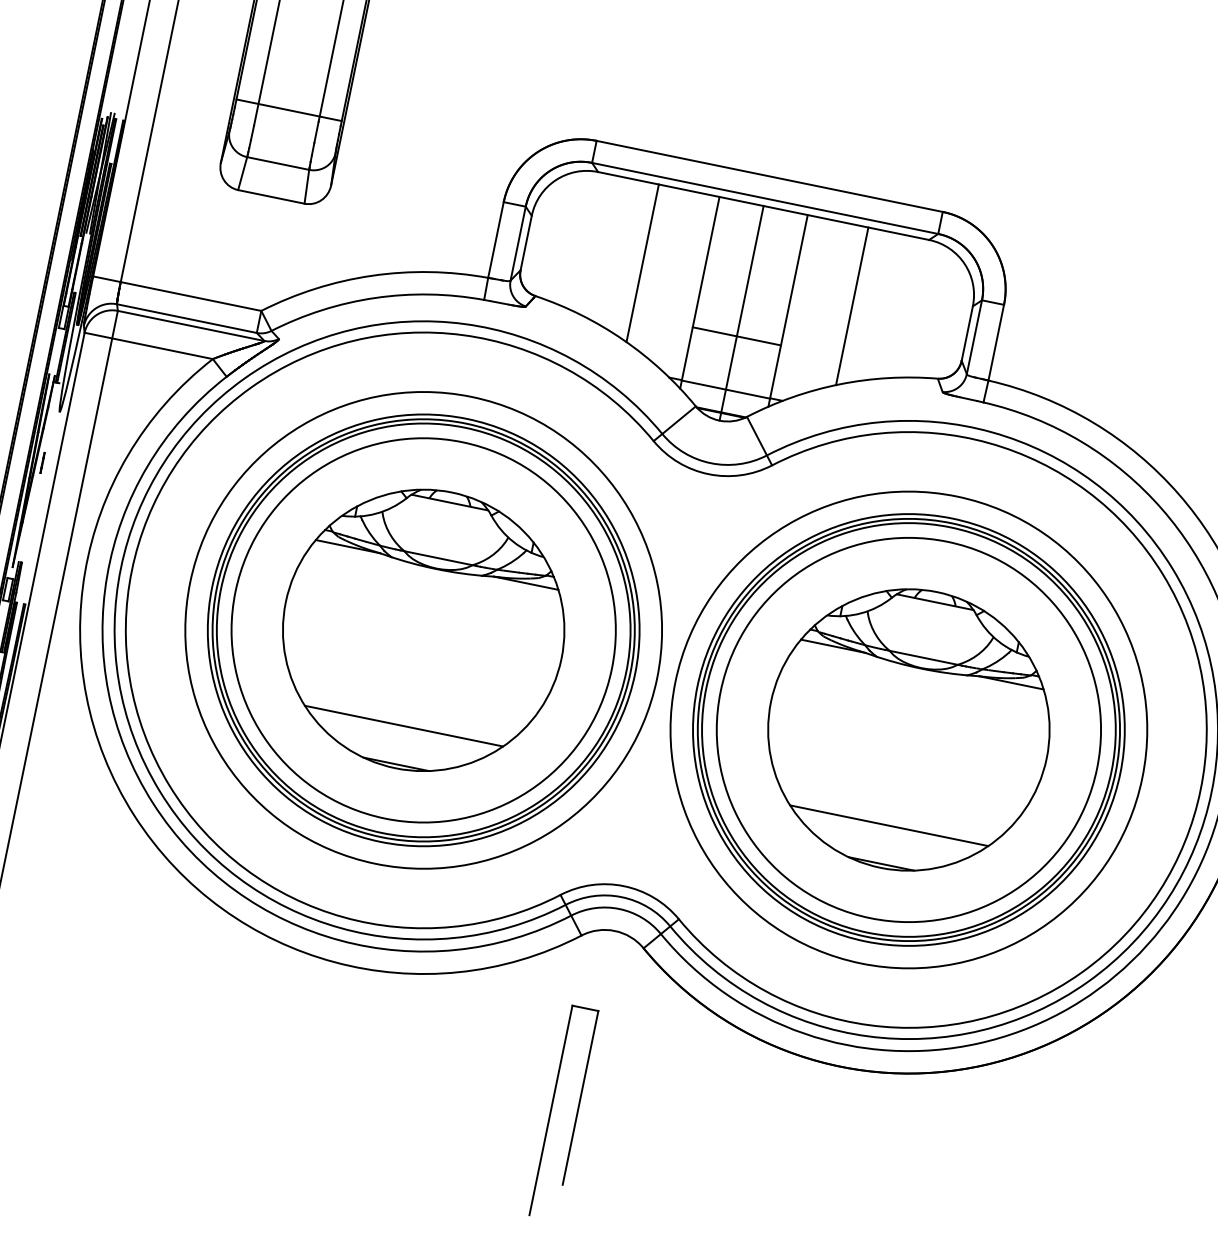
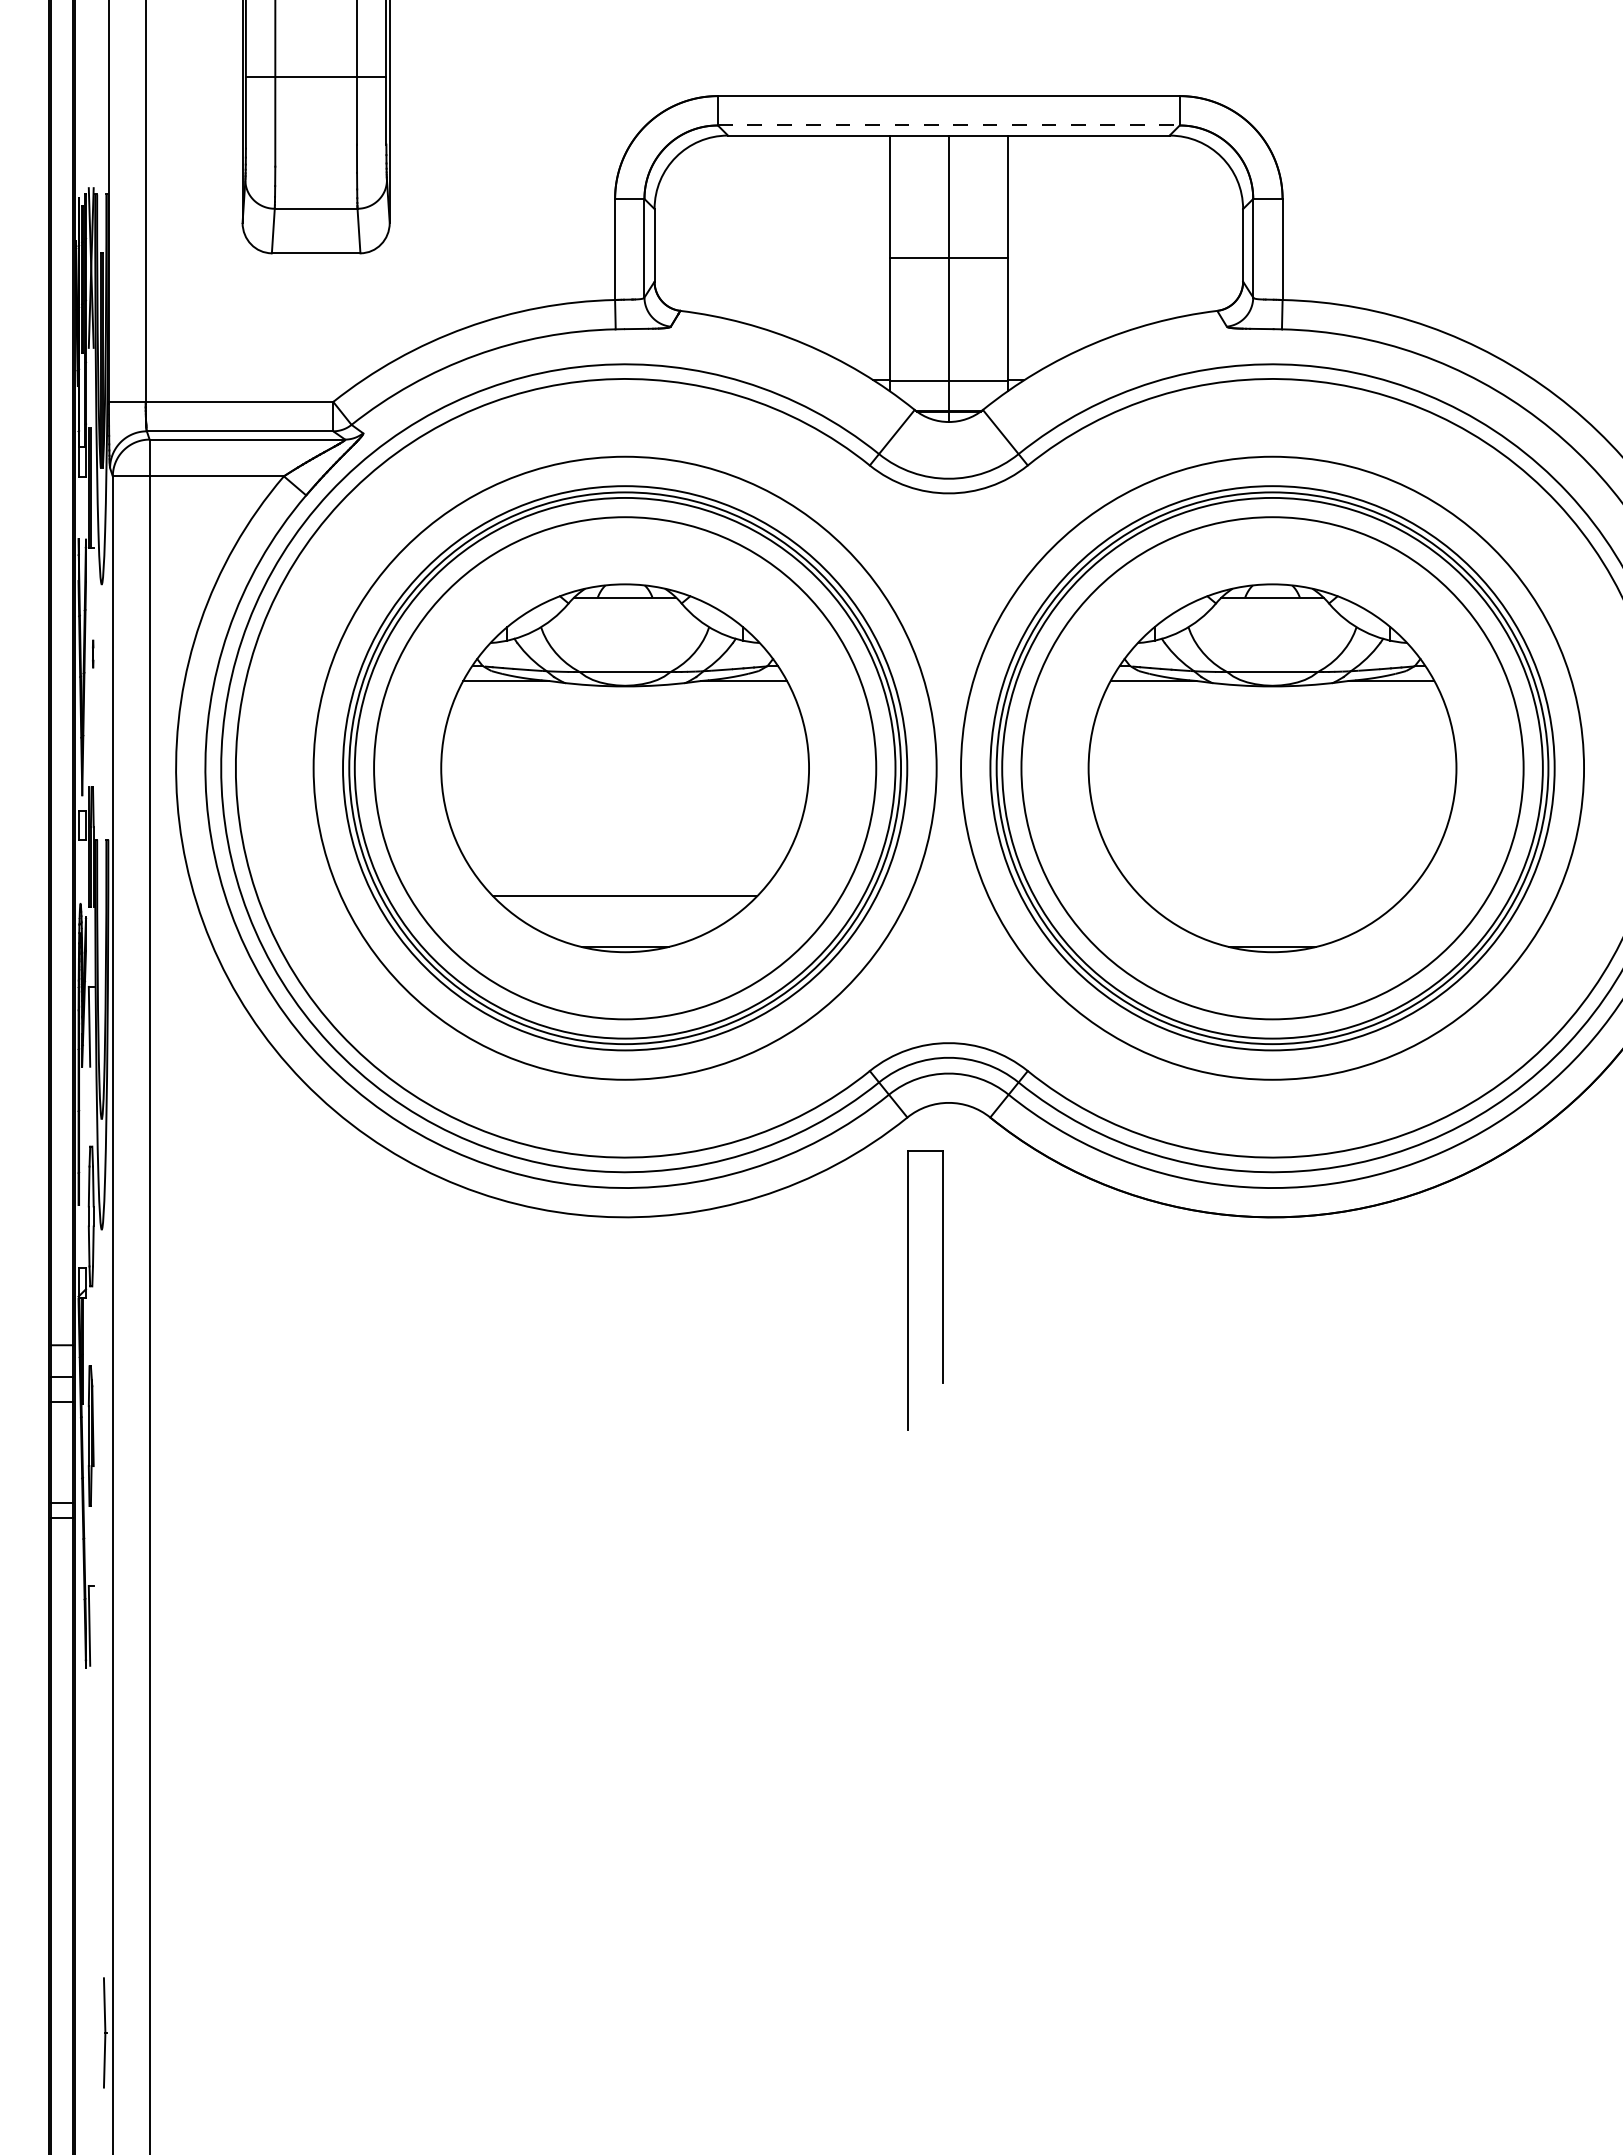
line: (288, 110) -> (315, 76), moved
line: (764, 198) -> (948, 125), solid -> dashed
line: (643, 263) -> (809, 240), removed
line: (852, 306) -> (1088, 240), removed
line: (736, 336) -> (948, 257), moved
line: (889, 826) -> (1272, 896), removed
part: (551, 1110) -> (908, 1290), moved

